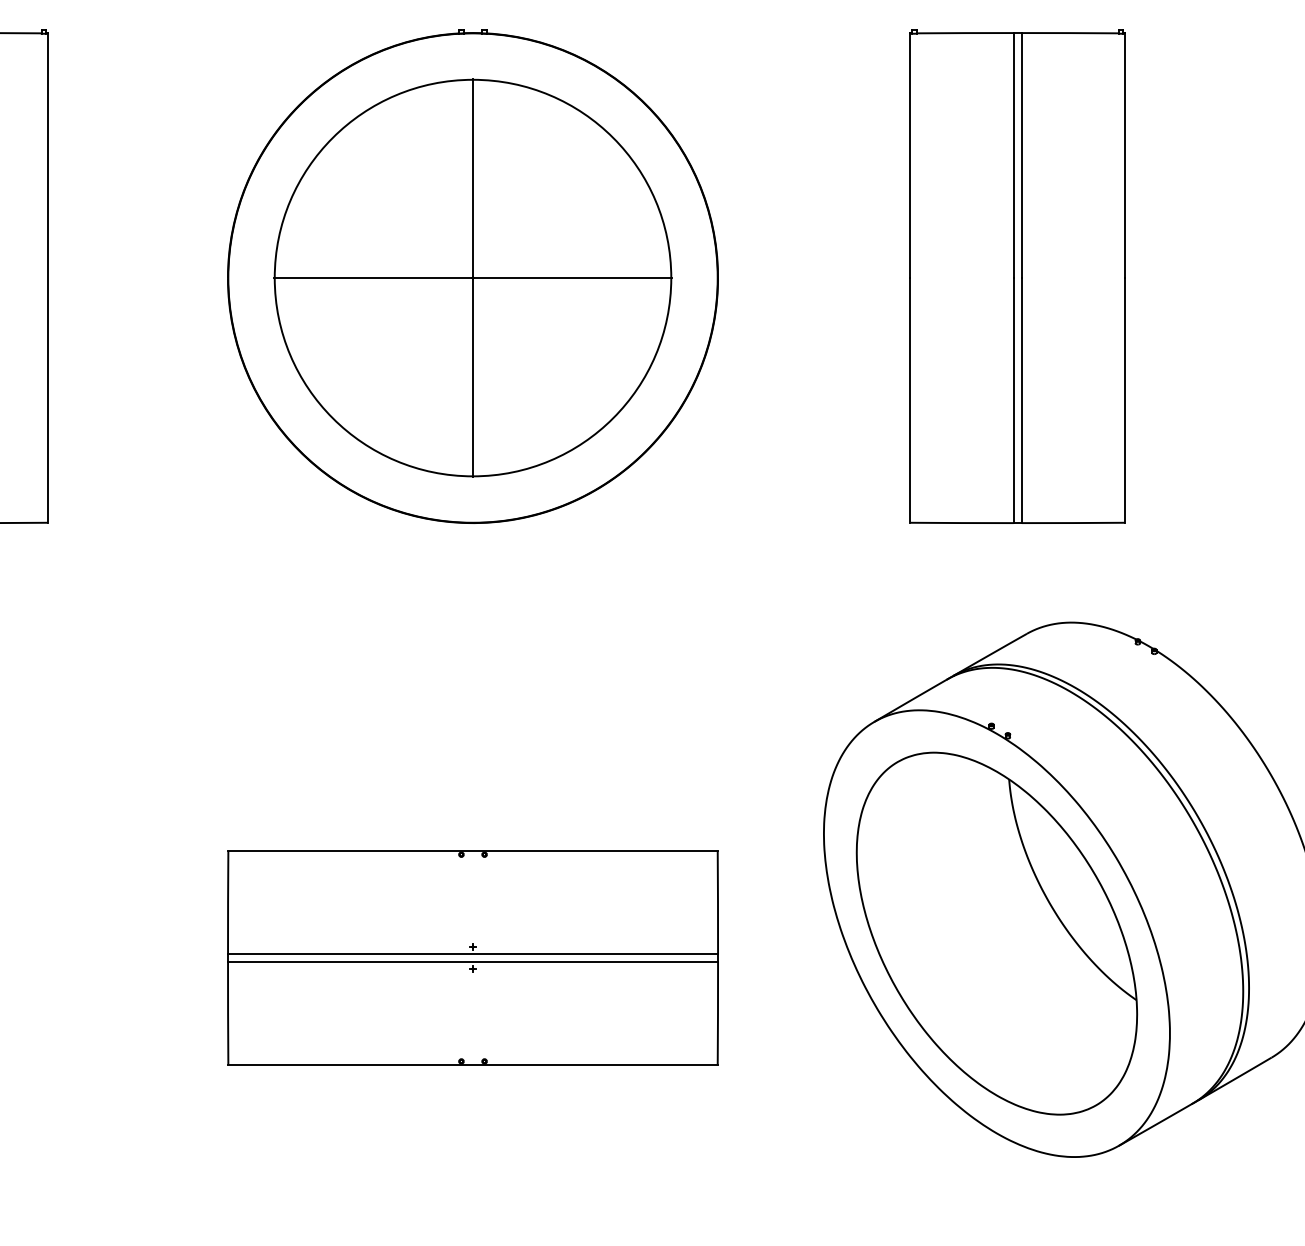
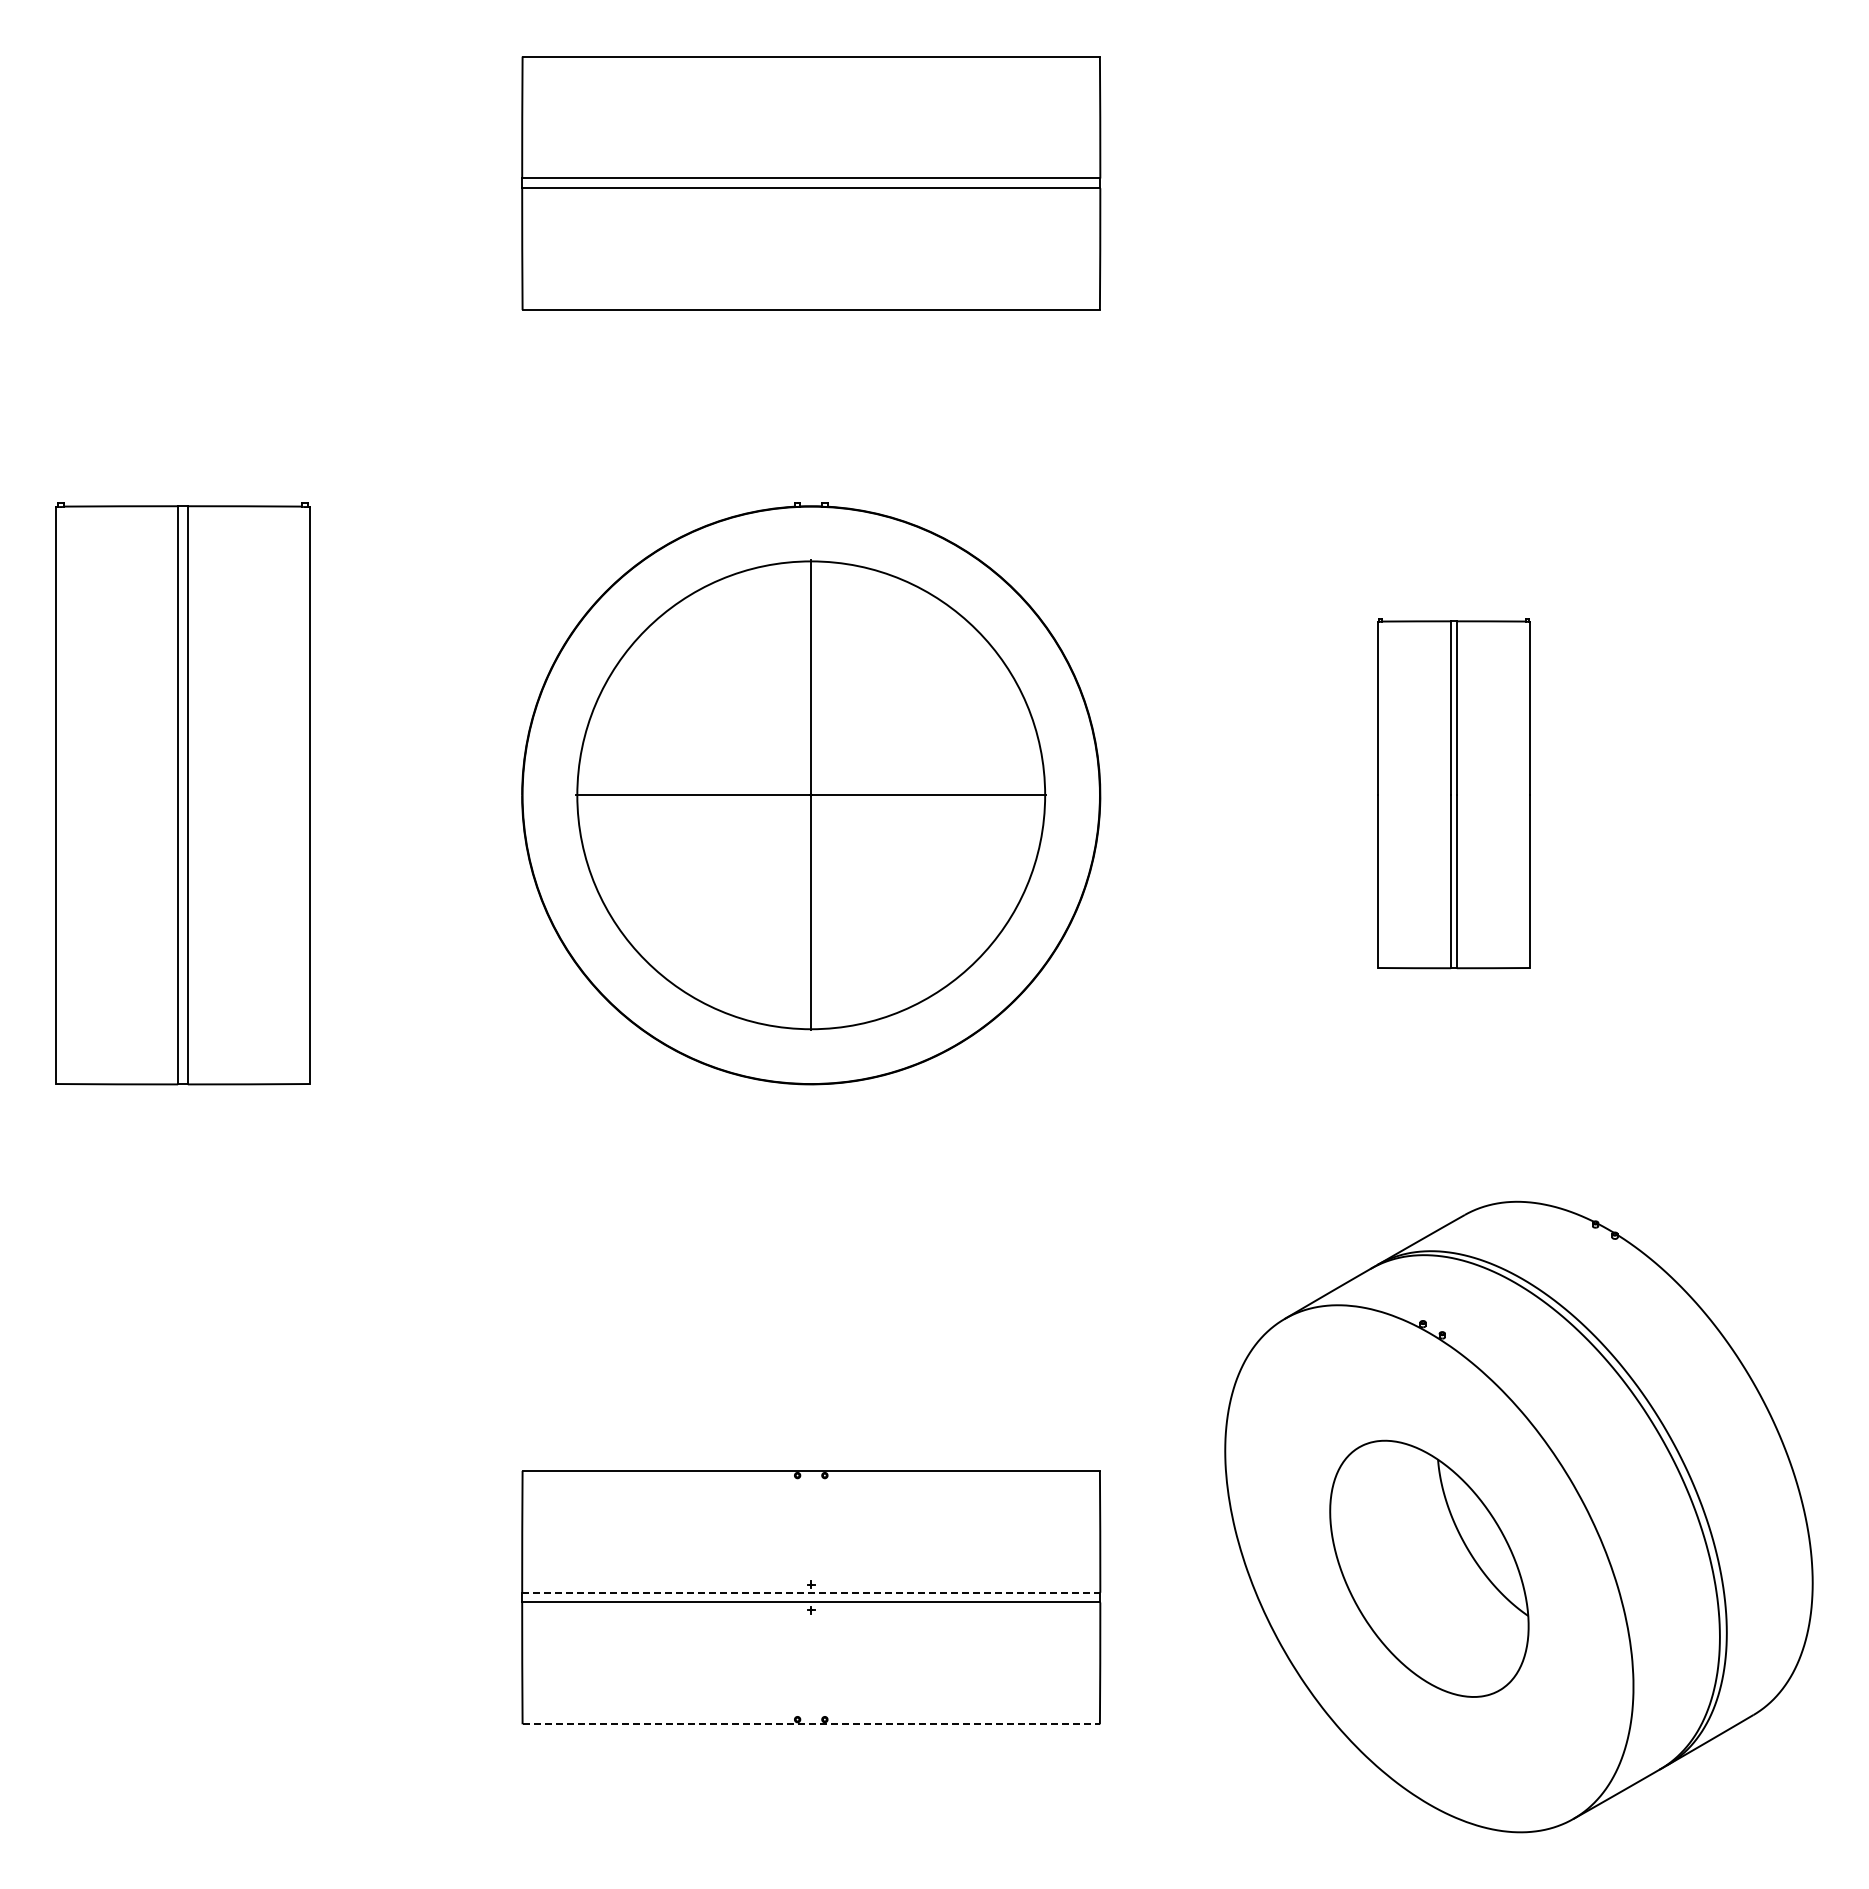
part: (1017, 276) -> (1453, 793), size x0.6
part: (997, 933) -> (1429, 1568), size x0.6
line: (473, 953) -> (811, 1592), solid -> dashed
line: (473, 1065) -> (811, 1724), solid -> dashed

